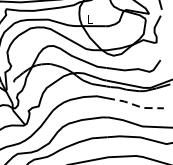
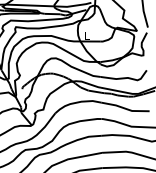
line: (135, 105) -> (125, 108), dashed -> solid

